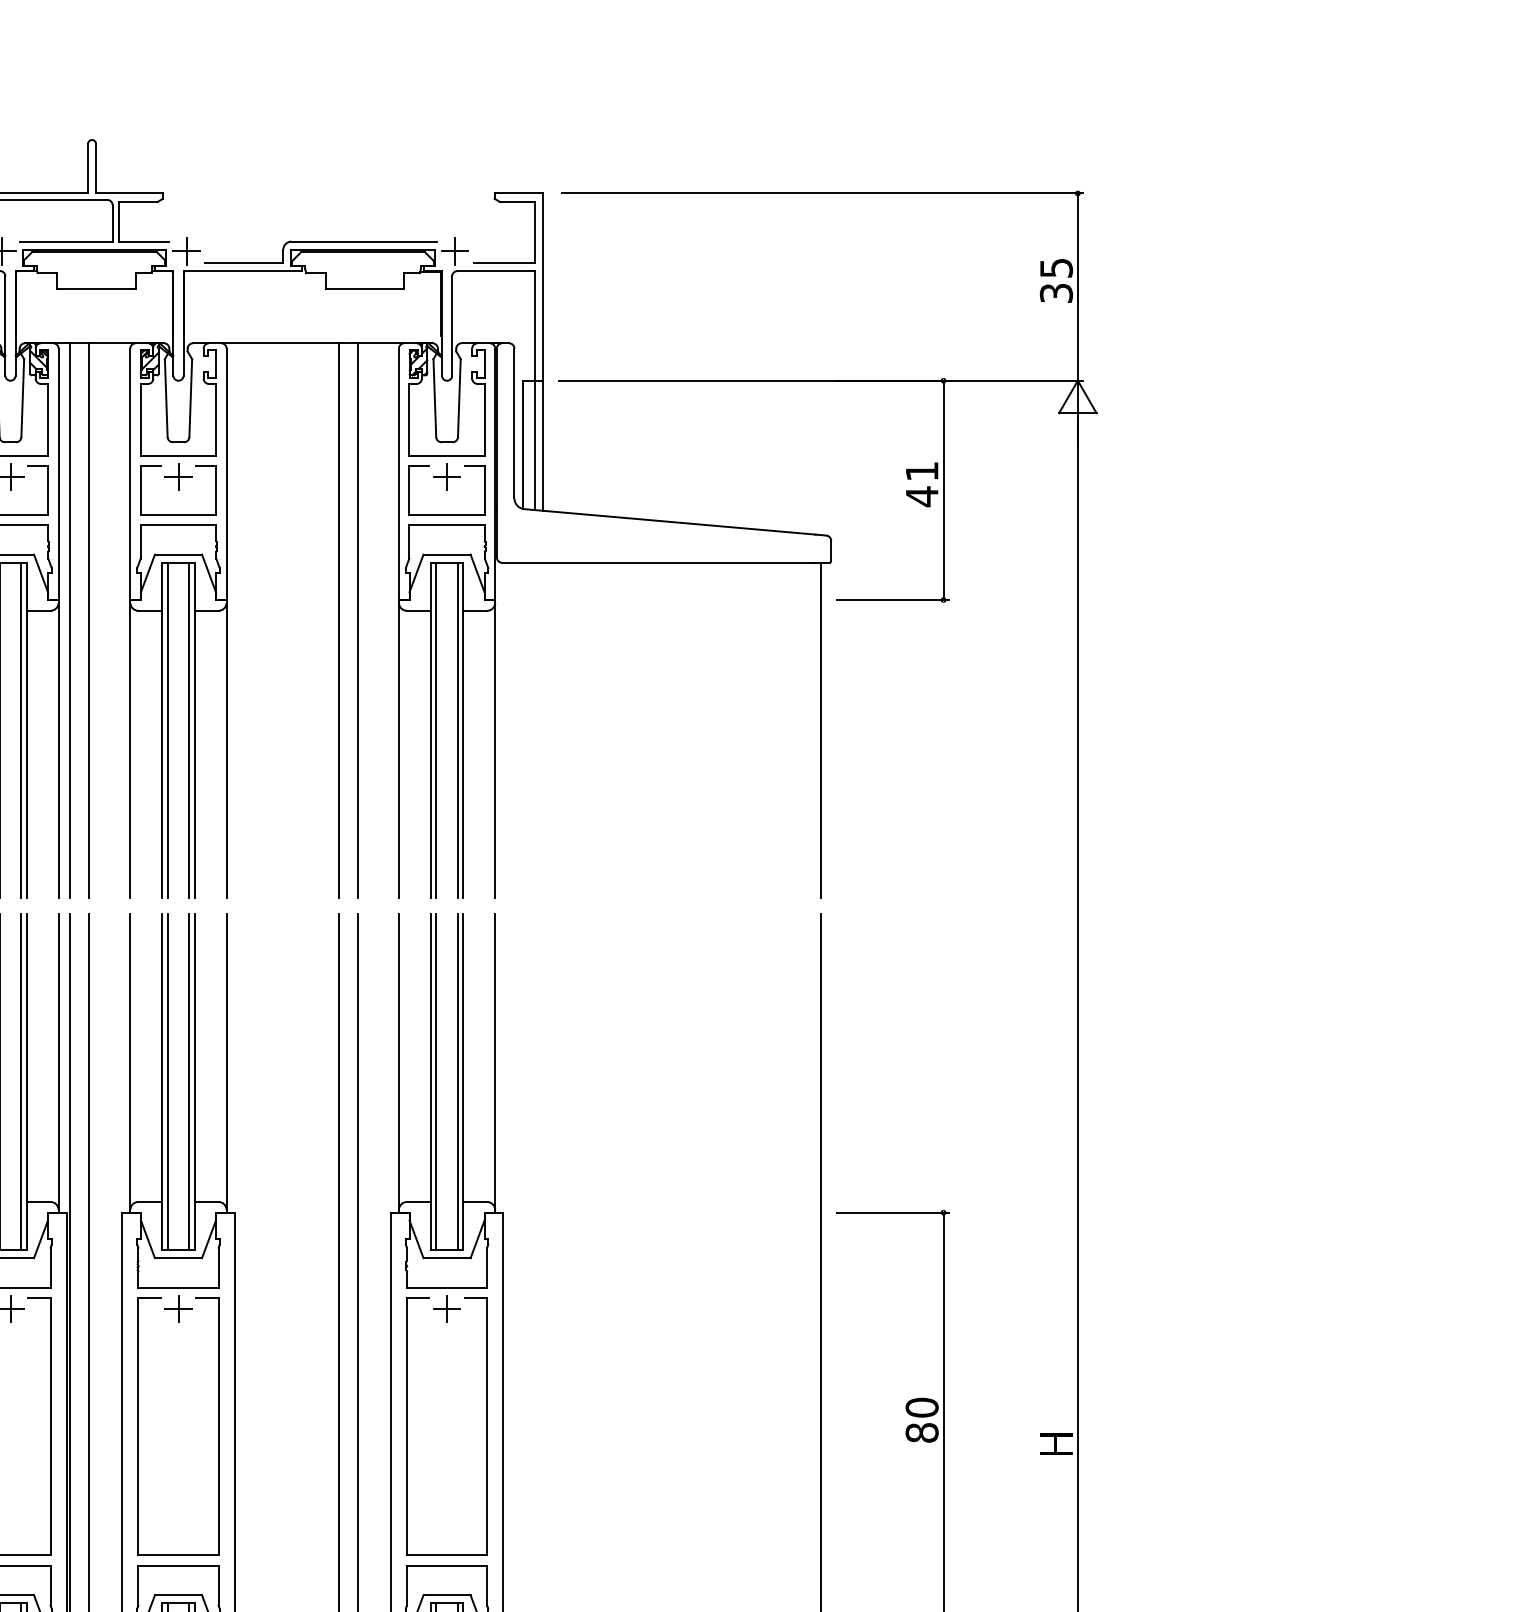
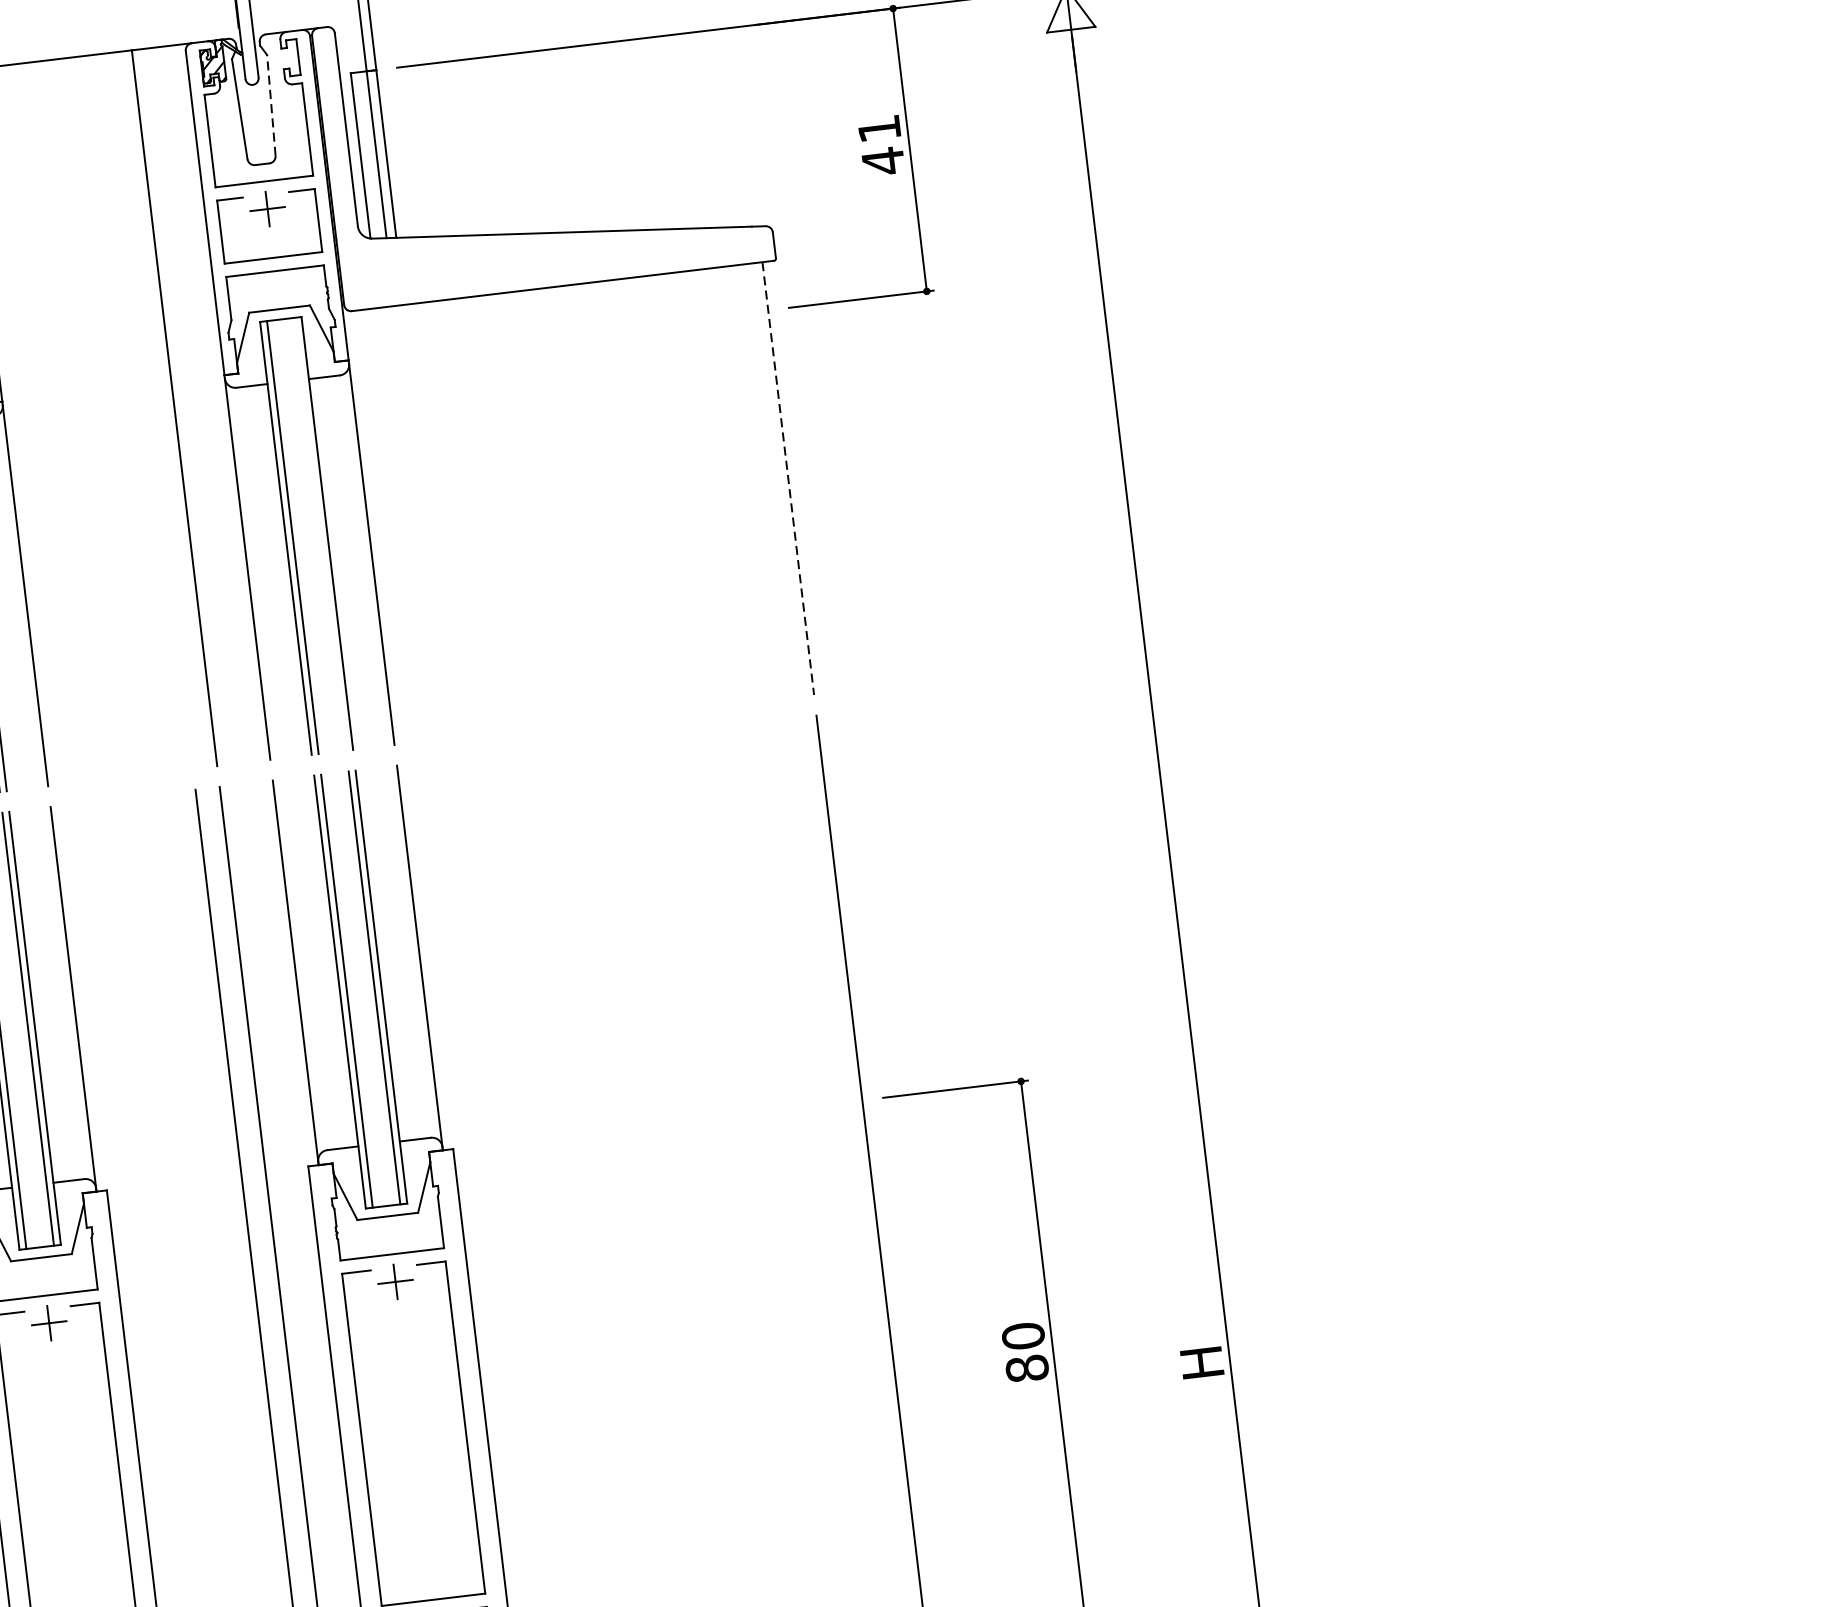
line: (459, 398) -> (271, 105), solid -> dashed
line: (339, 620) -> (151, 410), removed
line: (457, 730) -> (320, 534), removed
line: (820, 730) -> (788, 478), solid -> dashed

